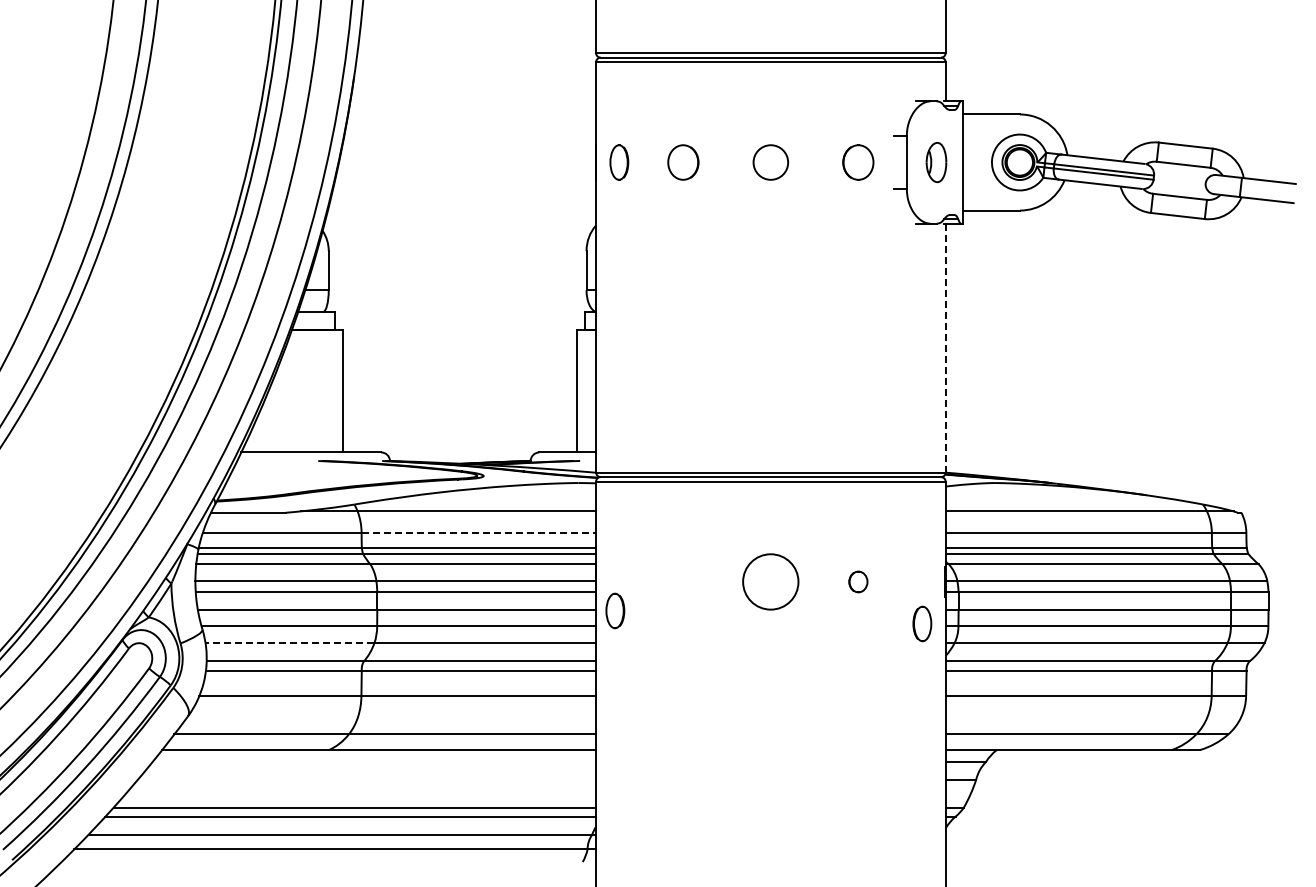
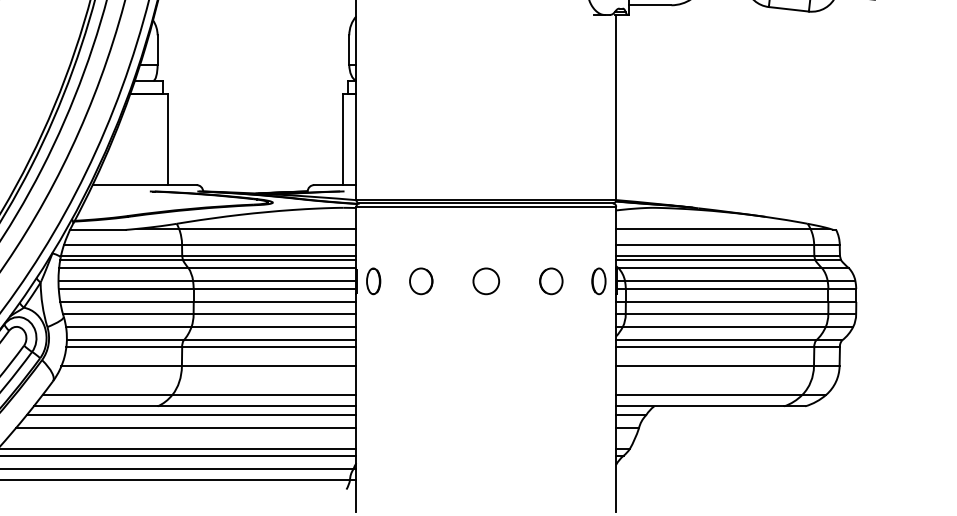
line: (945, 347) -> (616, 107), dashed -> solid
line: (479, 533) -> (269, 245), dashed -> solid
part: (683, 581) -> (421, 281), added
circle: (770, 581) -> (486, 281), size x0.62
part: (858, 581) -> (551, 281), size x1.67
part: (615, 610) -> (373, 281), moved
part: (922, 623) -> (599, 281), moved
line: (289, 643) -> (128, 327), dashed -> solid
line: (374, 761) -> (191, 414), added
line: (366, 779) -> (185, 428), added

